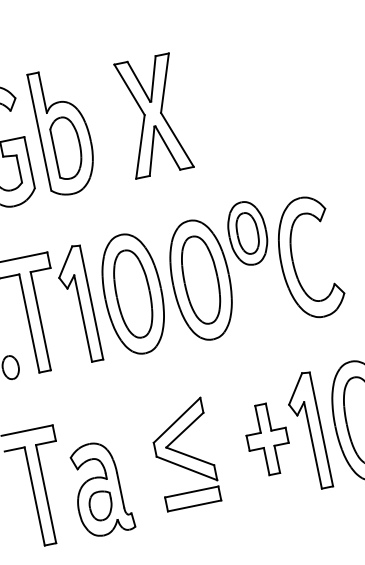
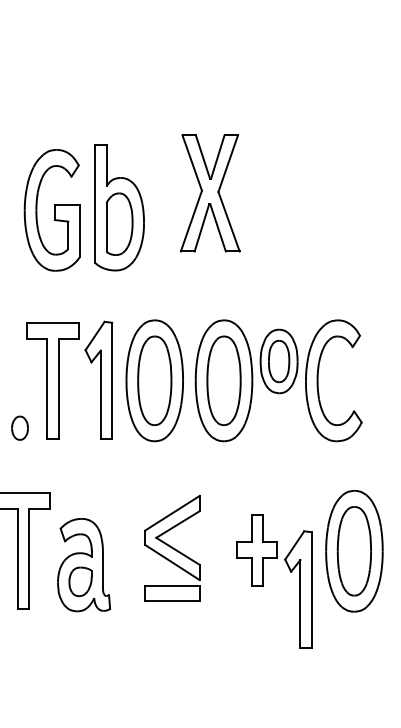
part: (152, 116) -> (209, 193), moved
part: (247, 233) -> (278, 361), moved
part: (308, 431) -> (298, 589), moved

